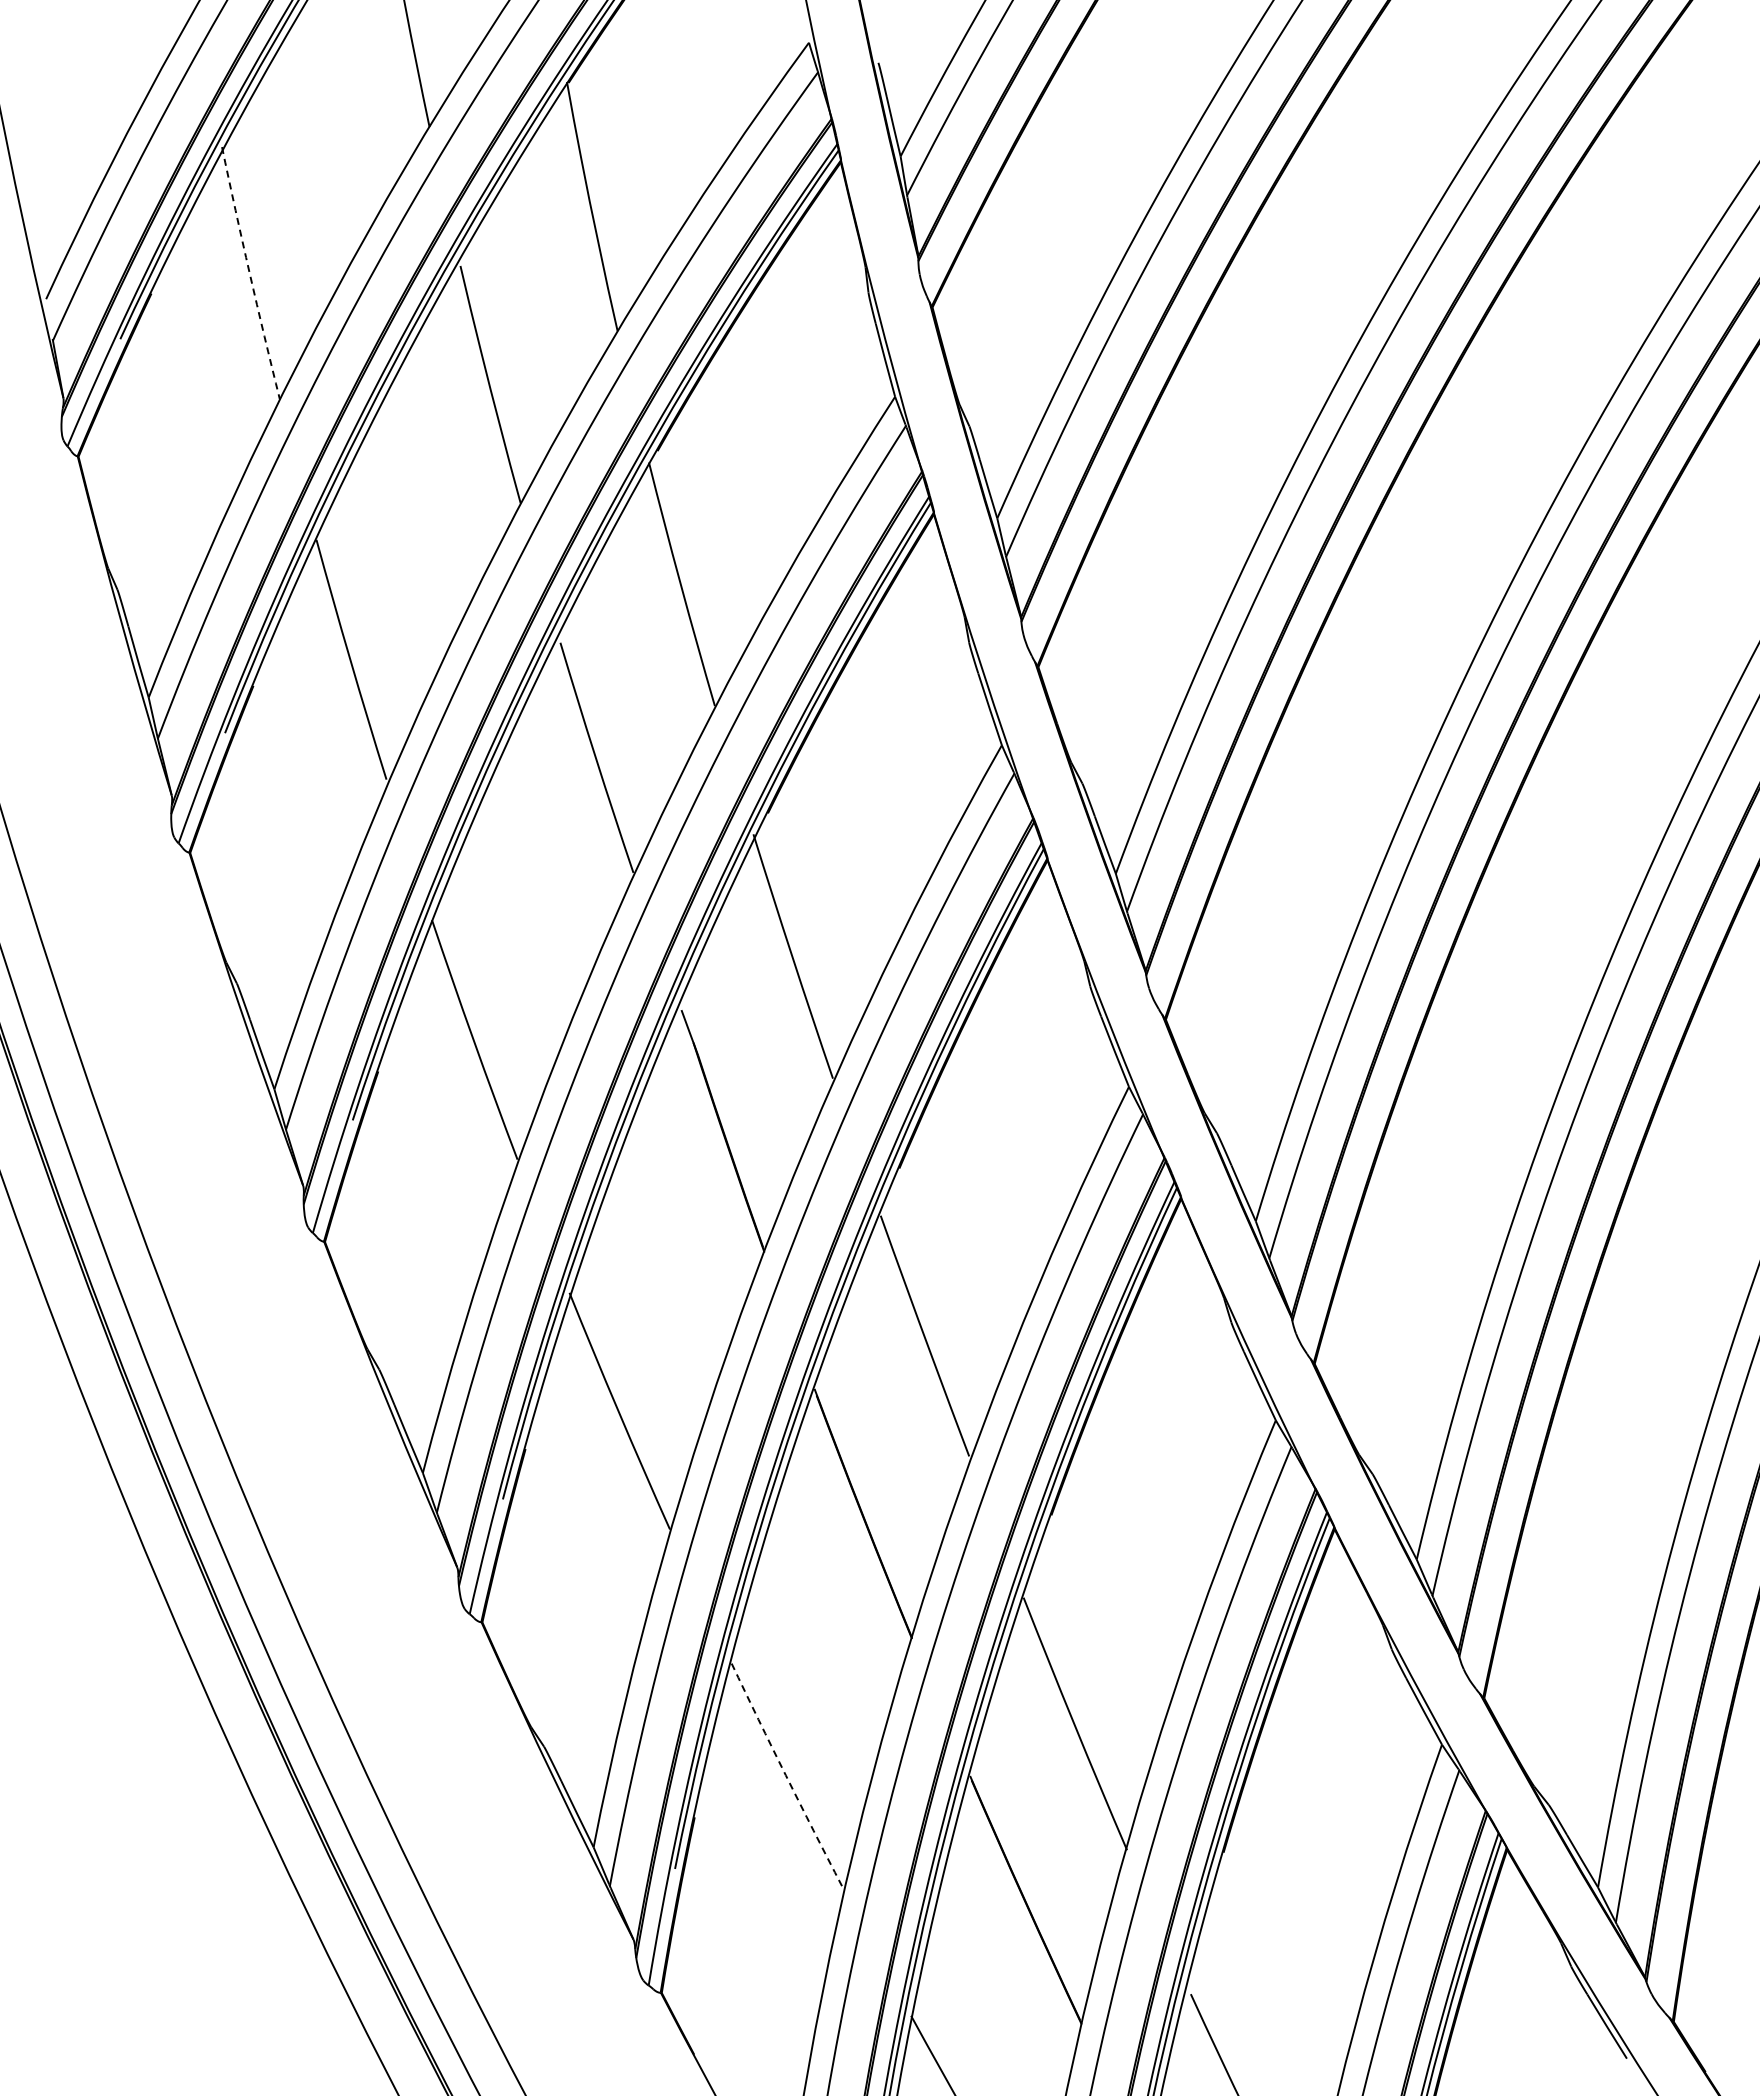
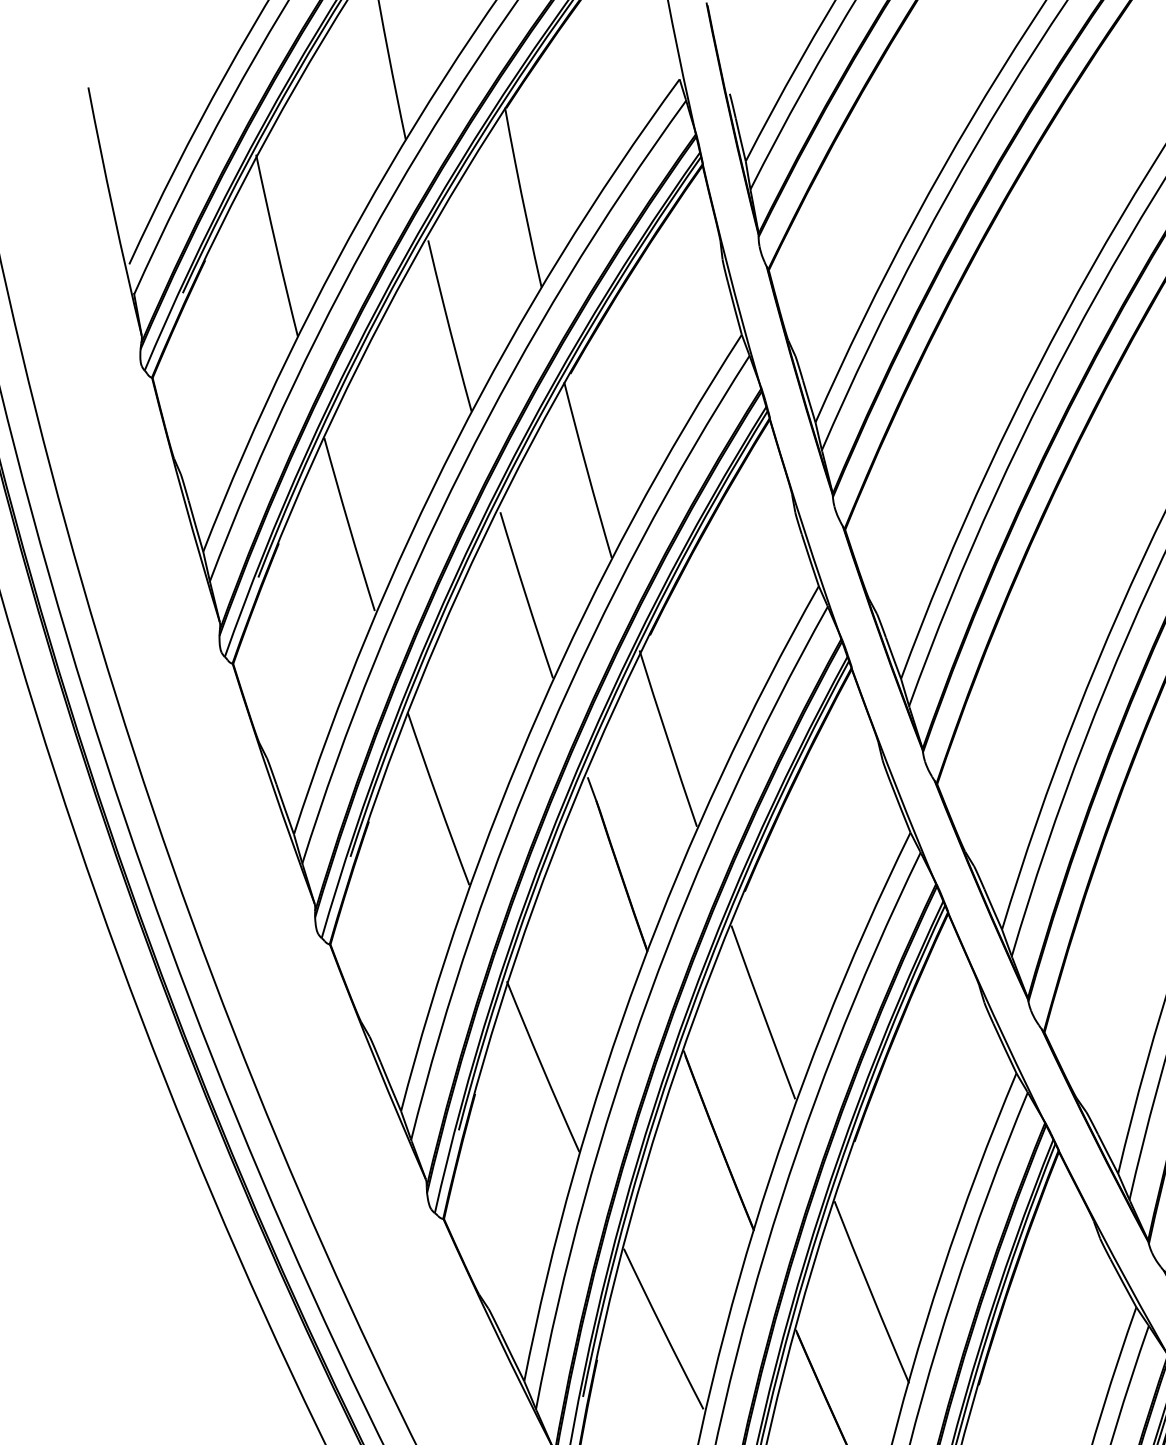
arc: (249, 273) -> (276, 245), dashed -> solid
arc: (785, 1775) -> (662, 1329), dashed -> solid

